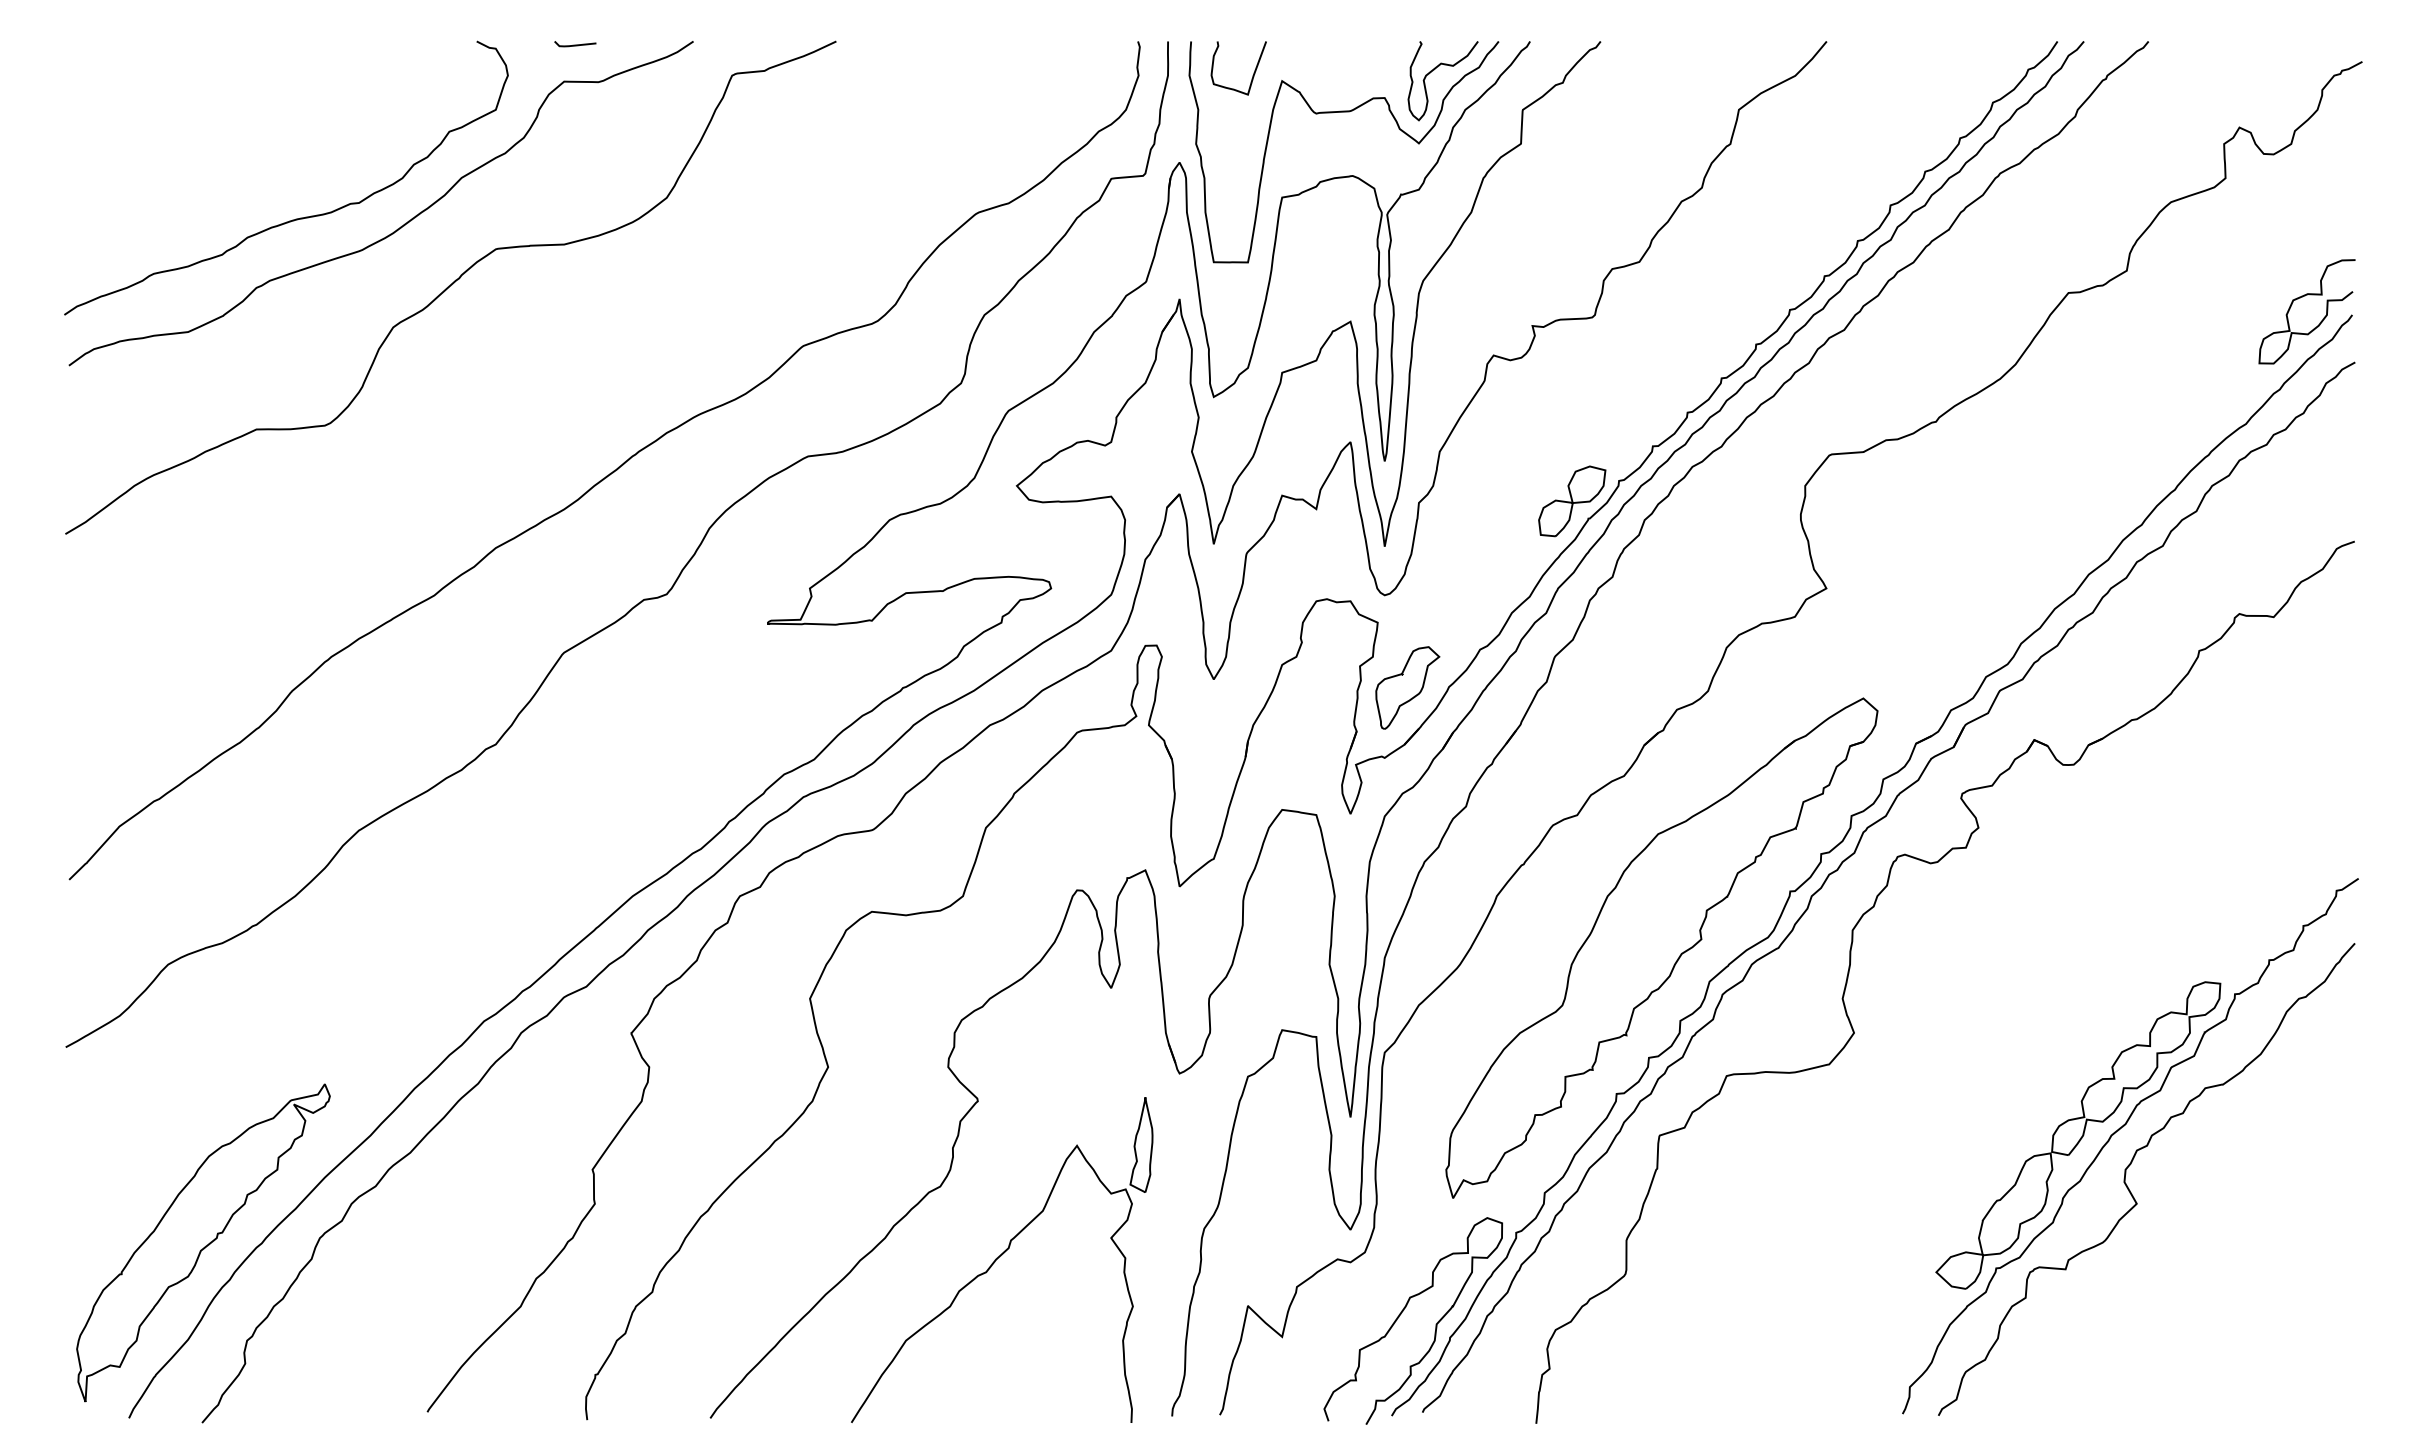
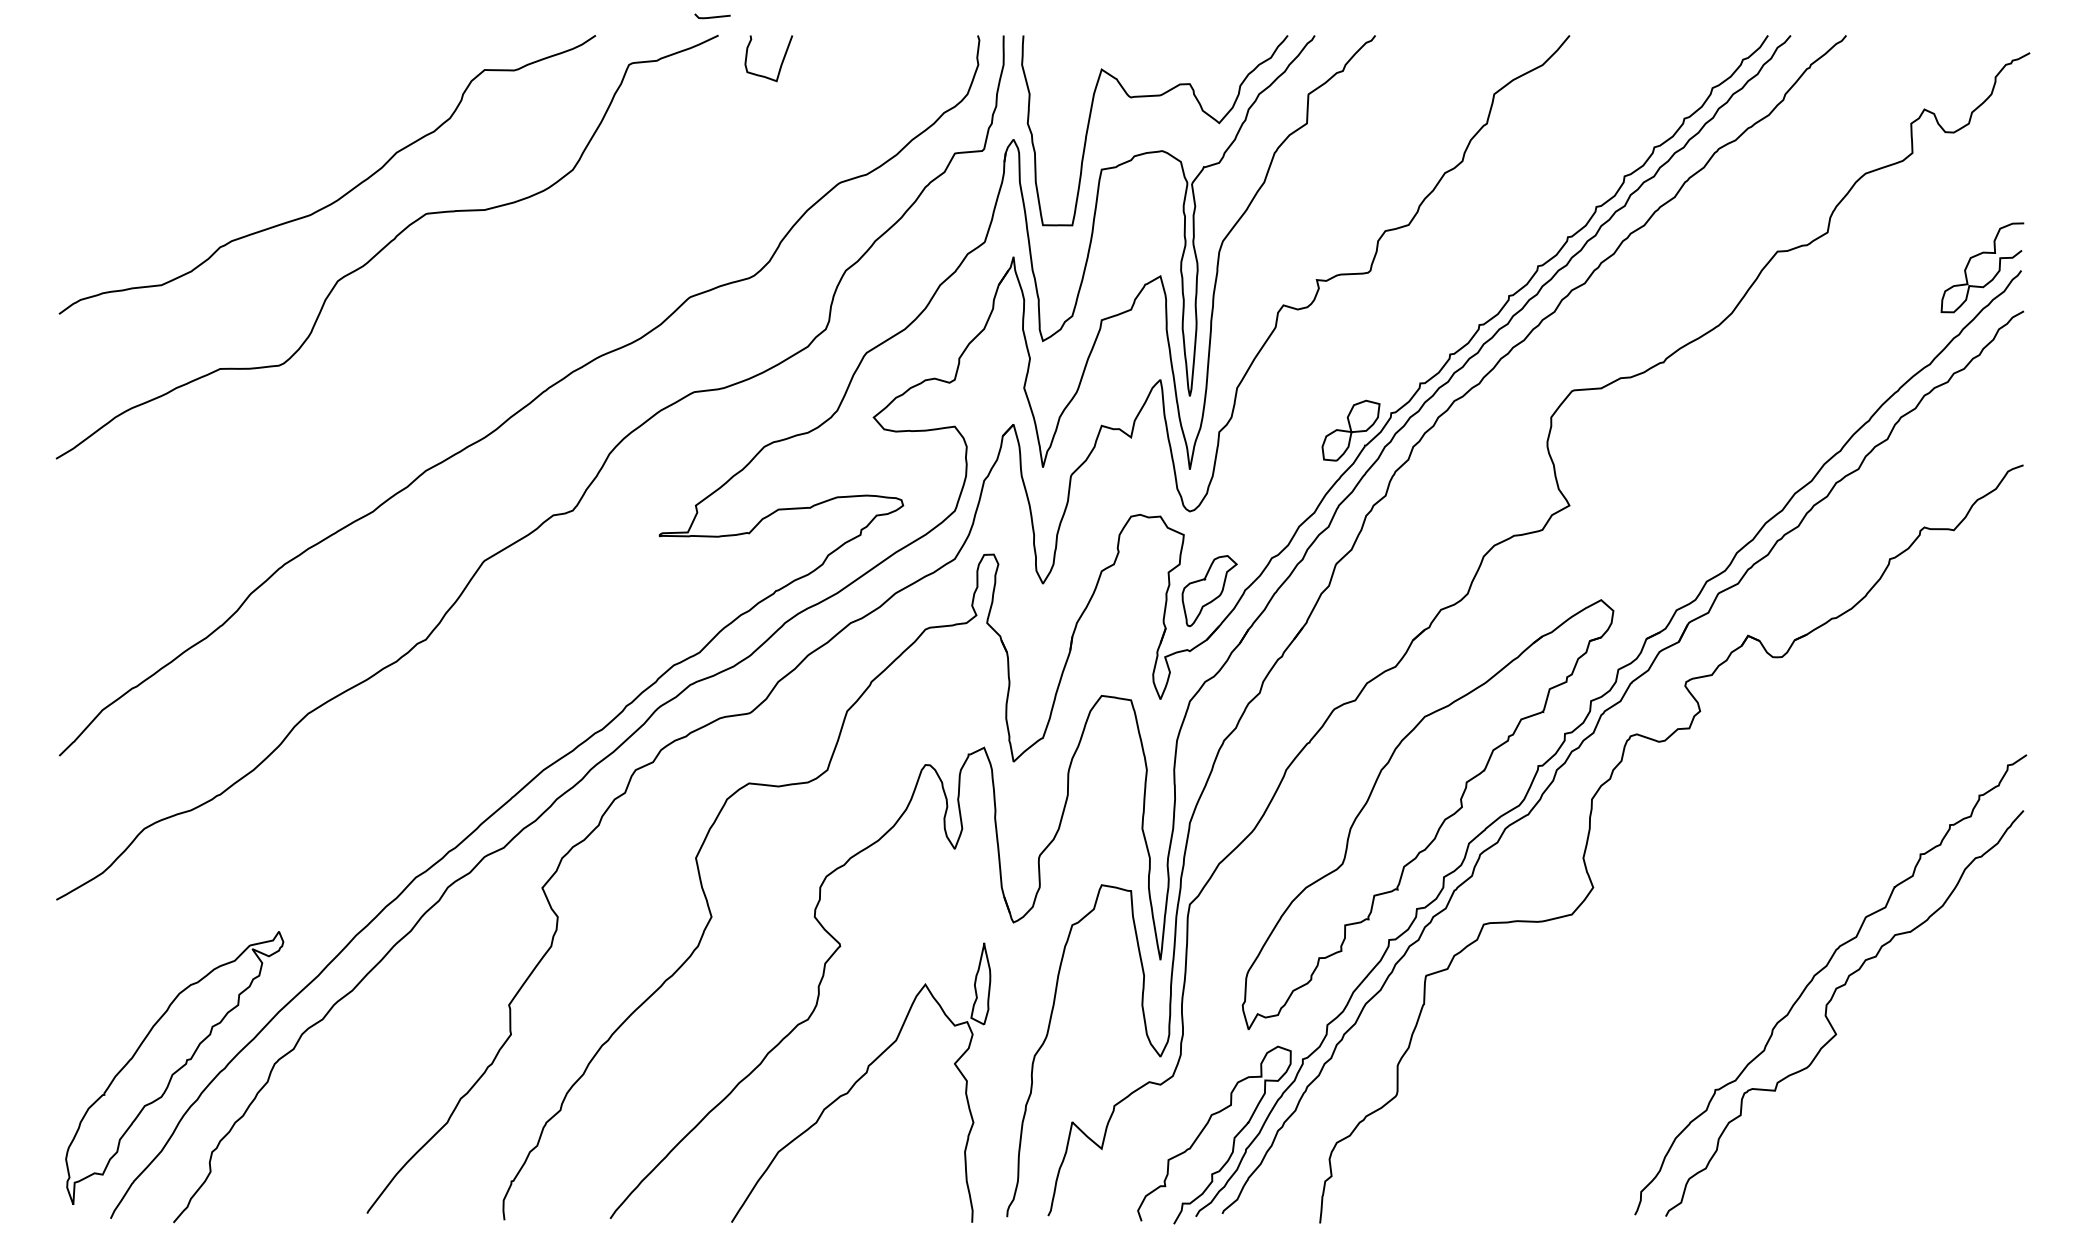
line: (575, 44) -> (712, 16), moved
curve: (1434, 70) -> (1232, 60), removed
curve: (1253, 72) -> (781, 62), moved
curve: (295, 218) -> (253, 187), removed
part: (2078, 1135) -> (1786, 975), removed

